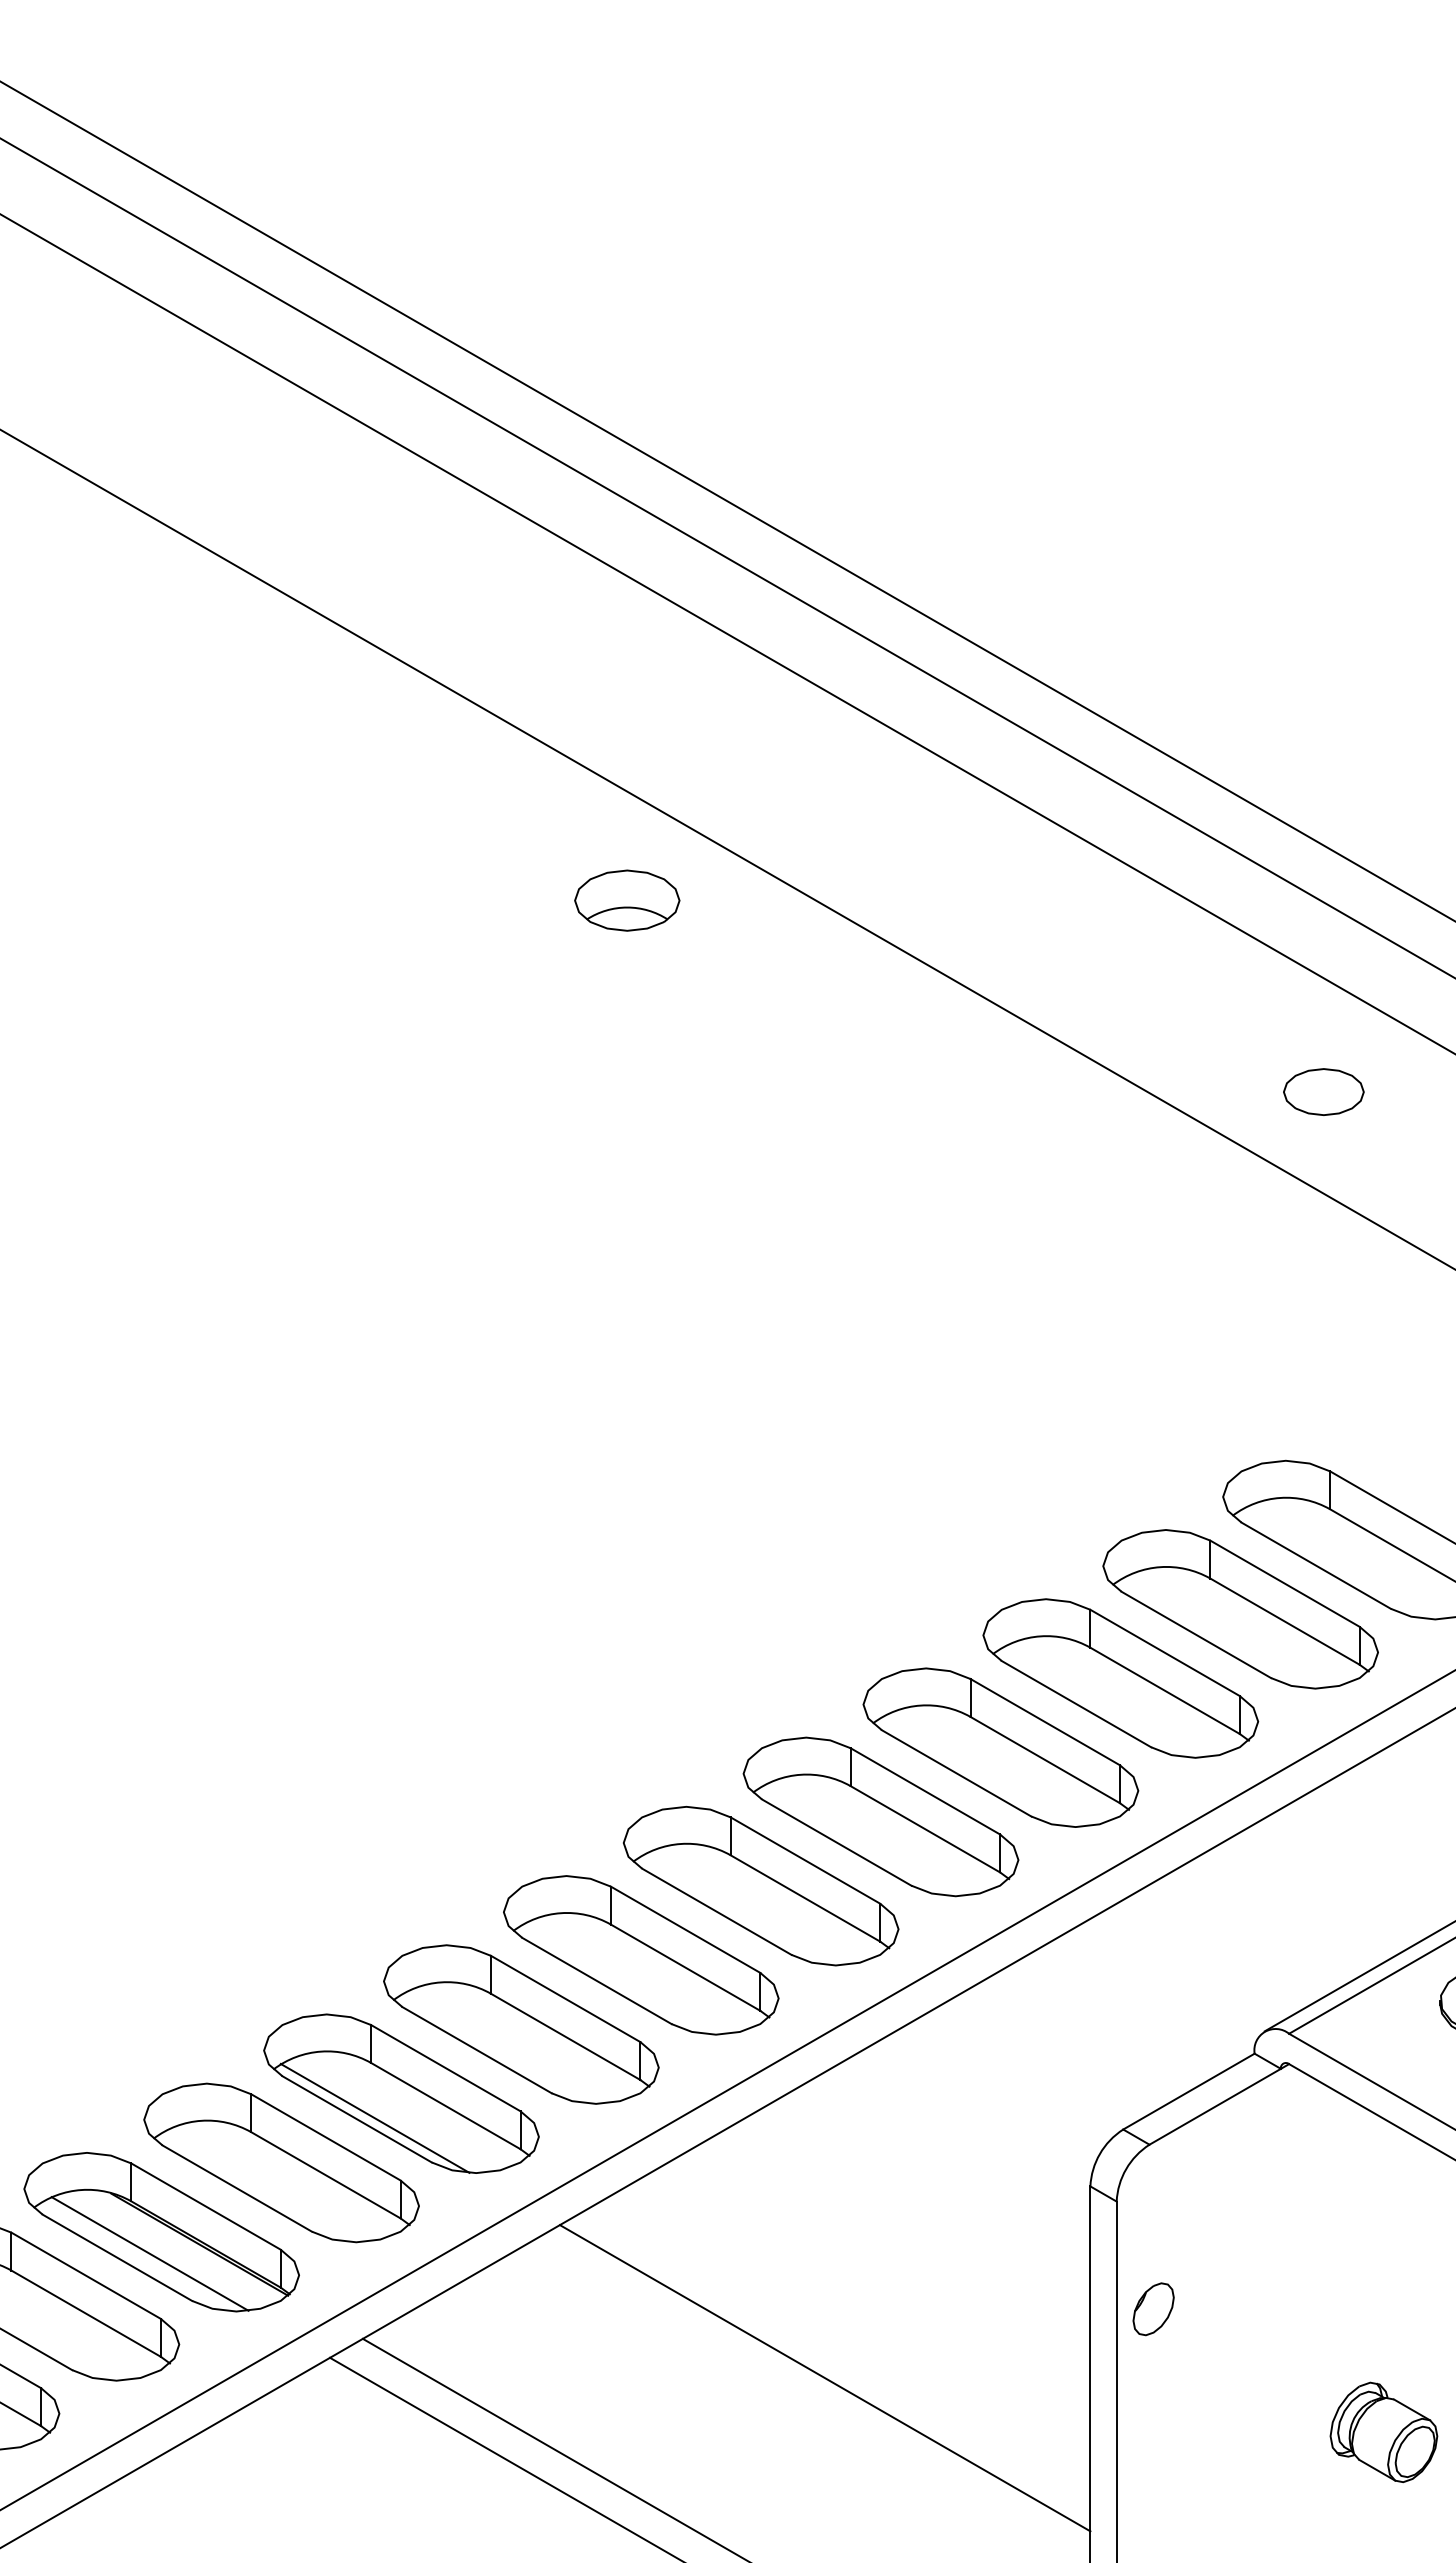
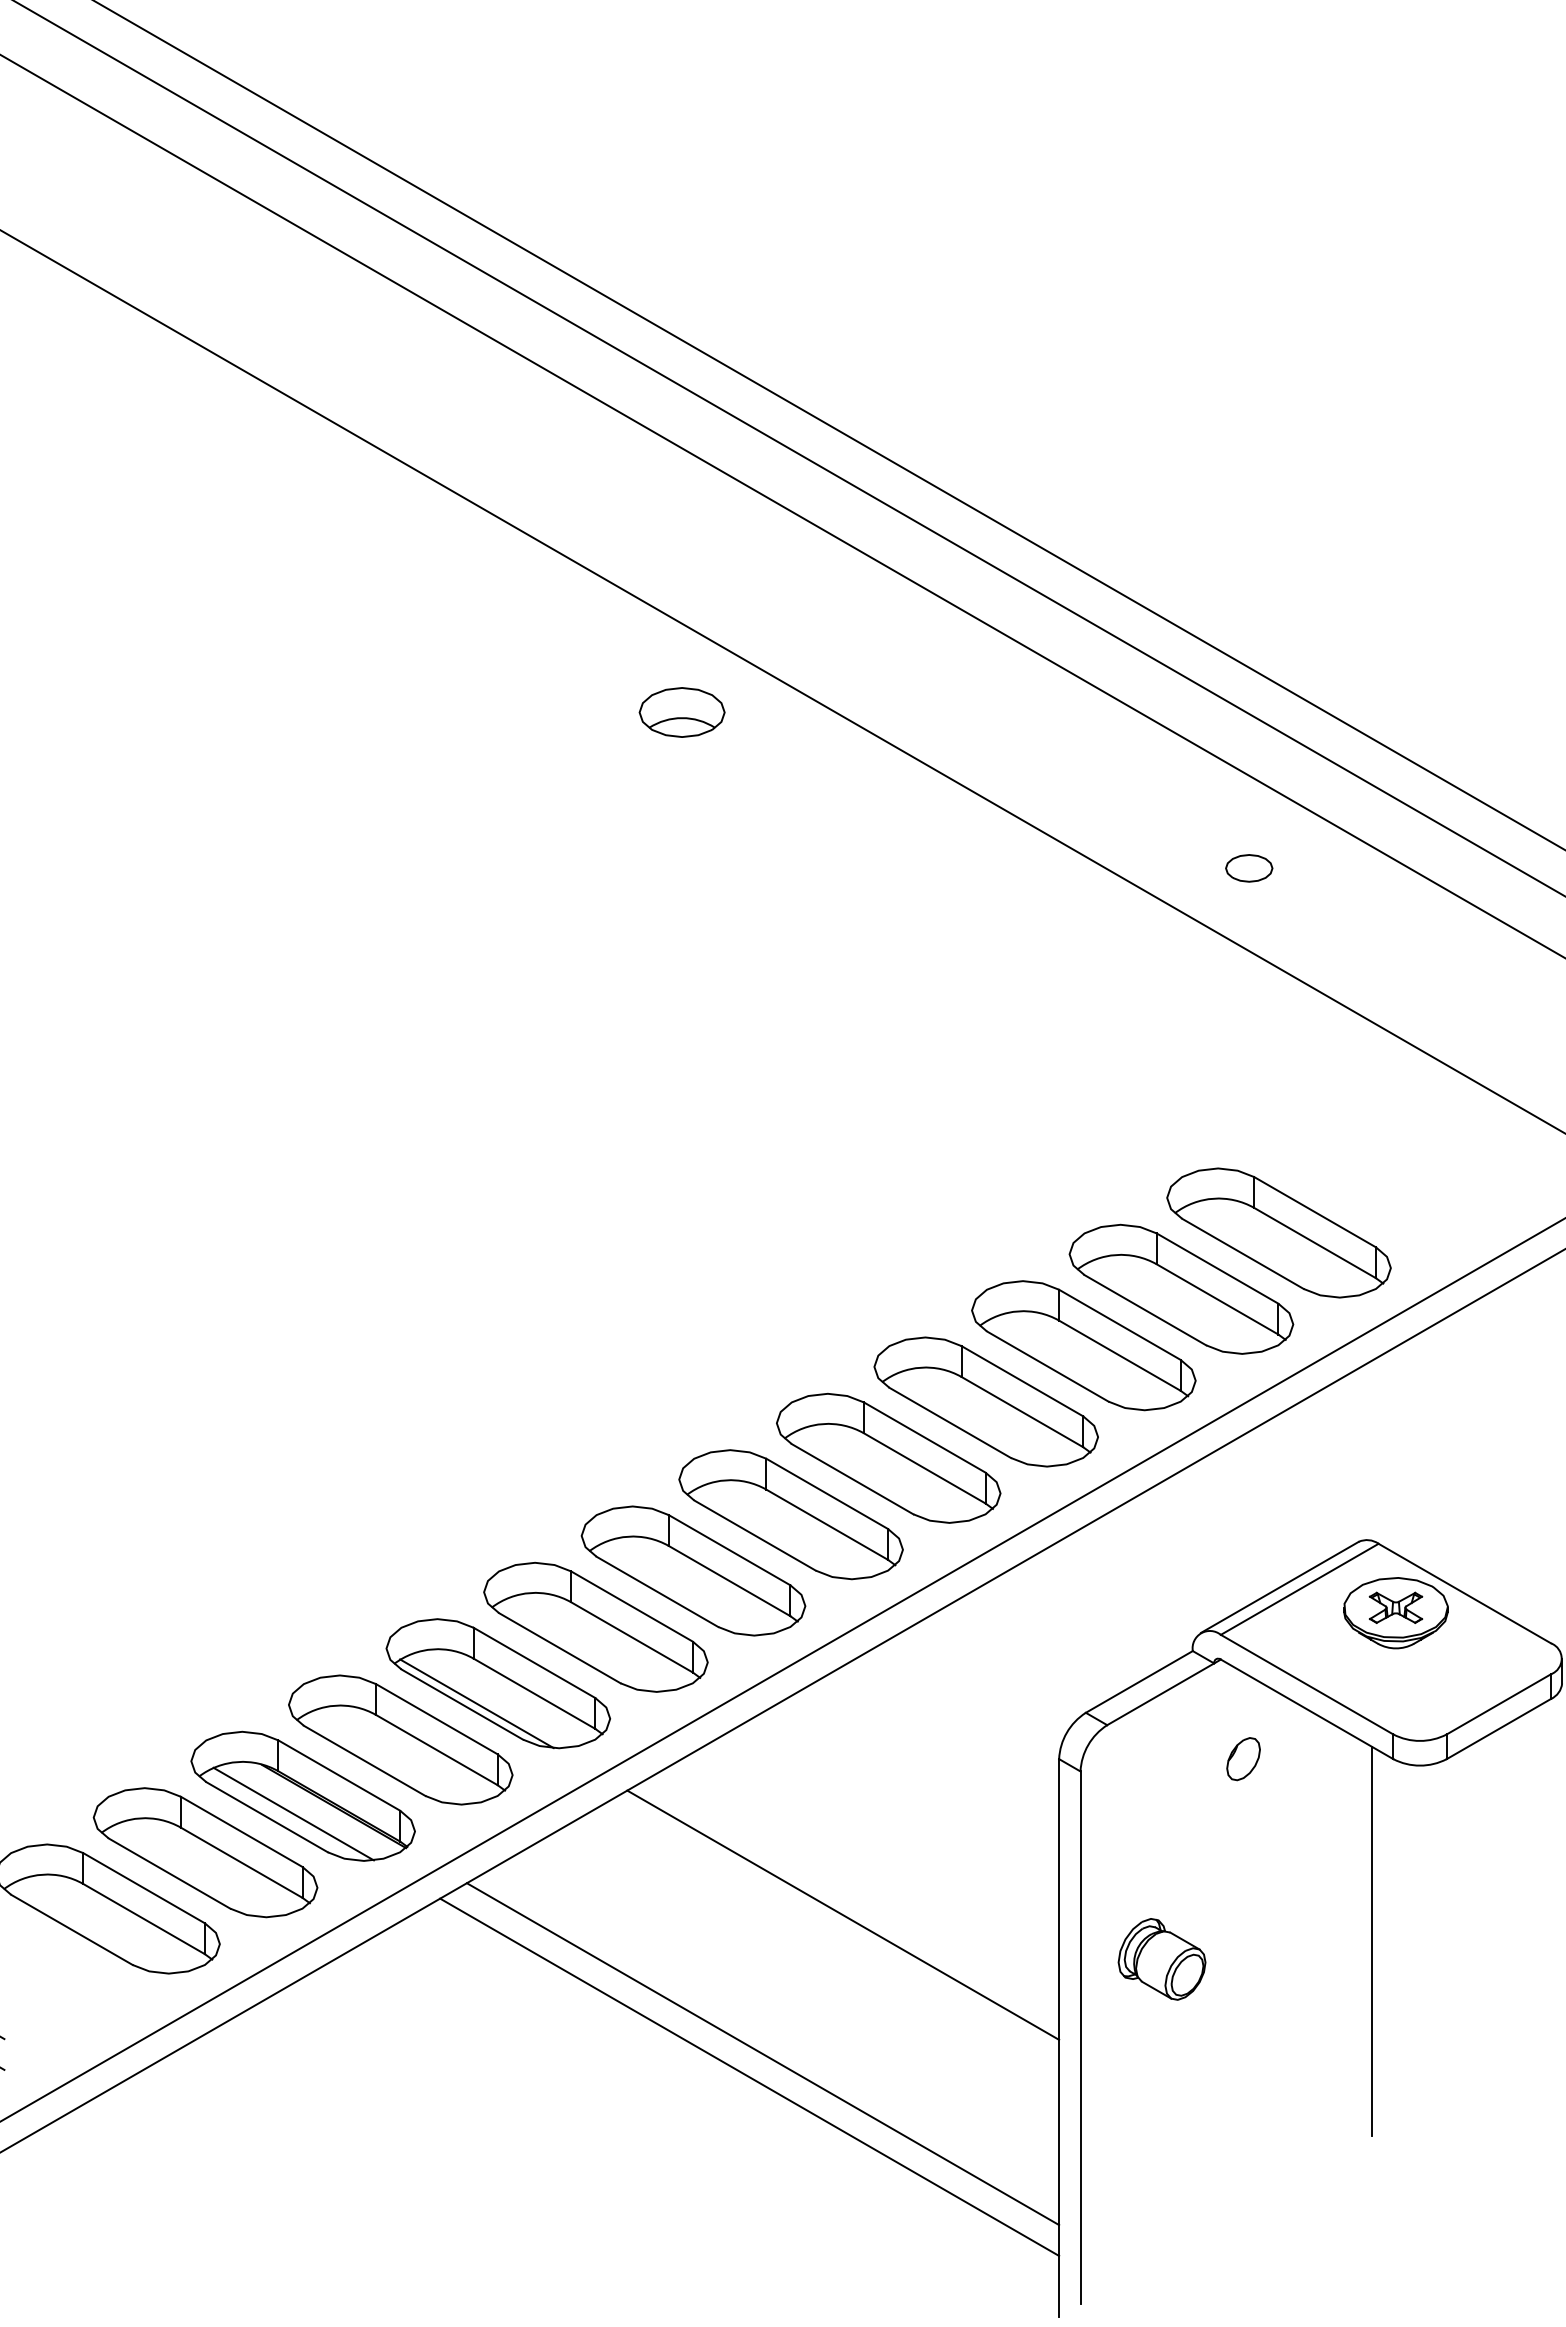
part: (1324, 1092) -> (1249, 868), size x0.71
part: (1153, 2309) -> (1243, 1759), moved
part: (1383, 2432) -> (1161, 1959), moved

